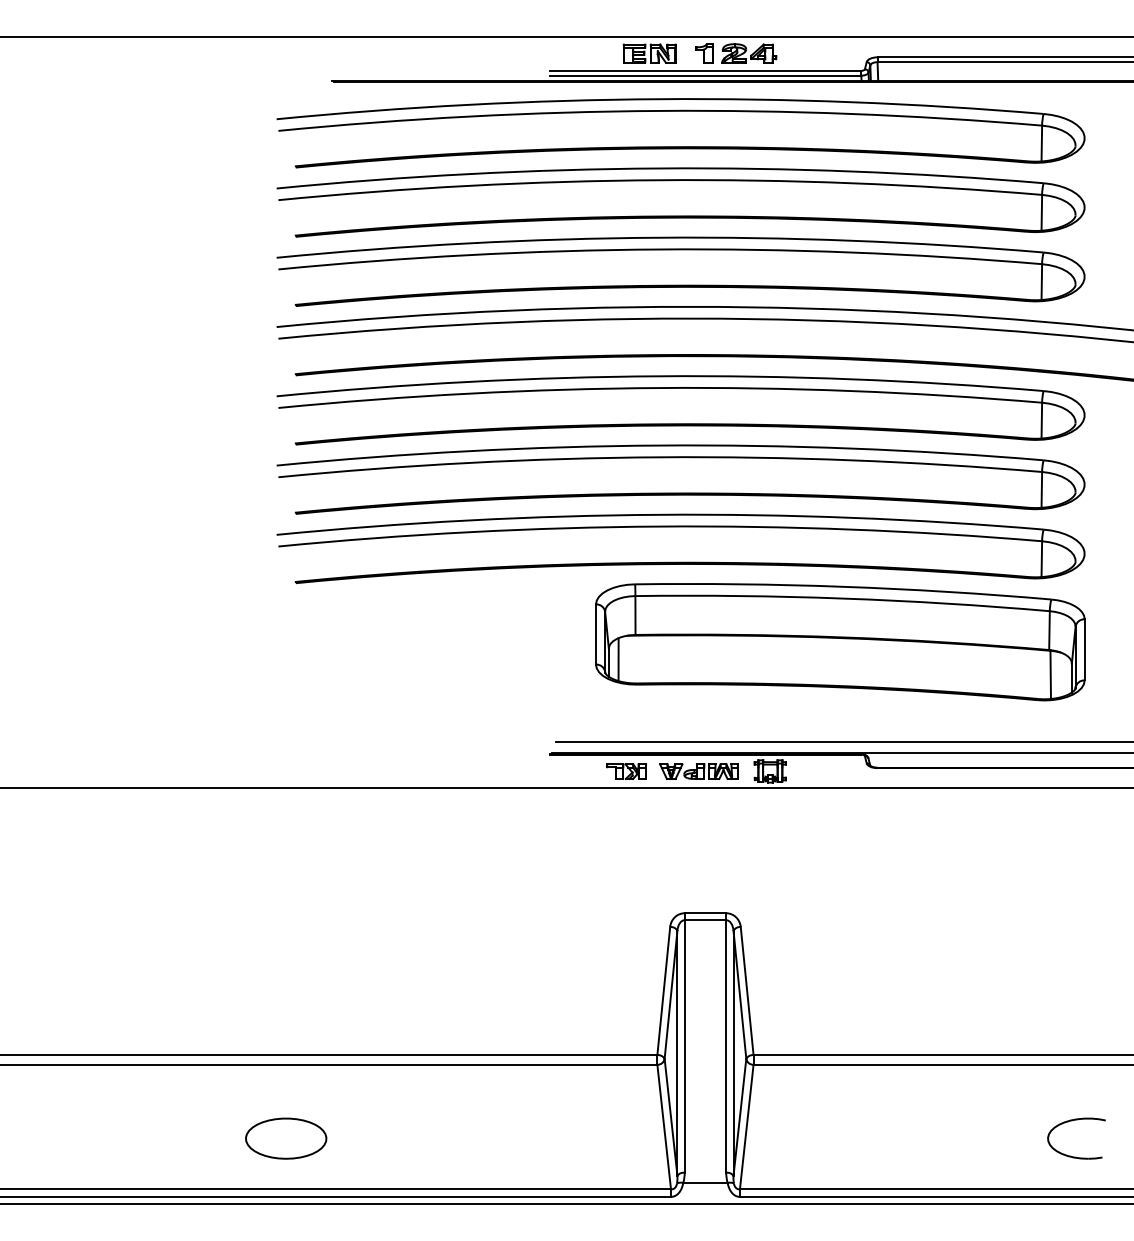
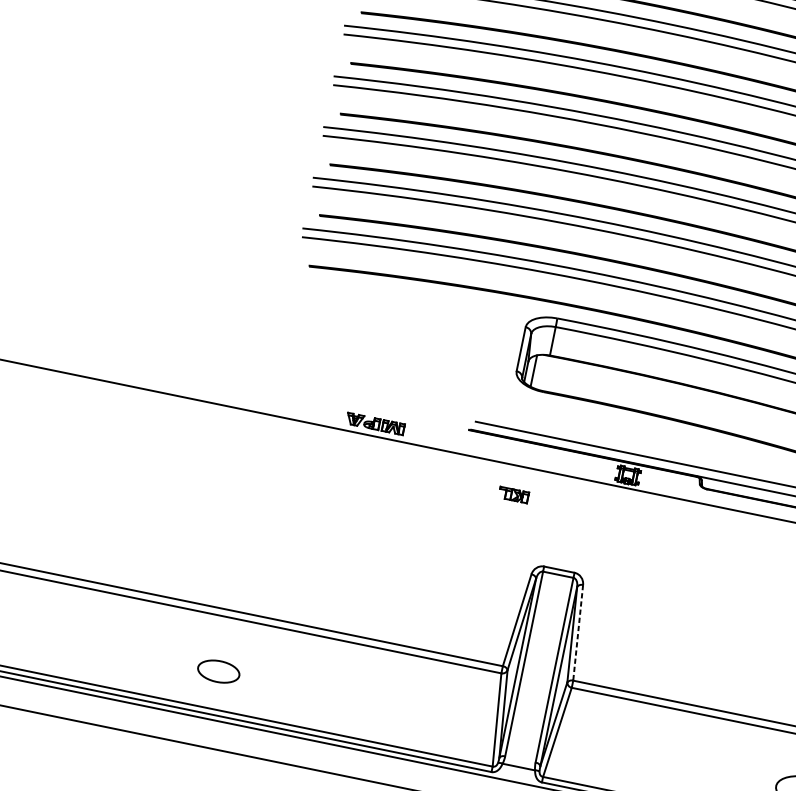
part: (626, 771) -> (513, 494), moved
part: (698, 771) -> (375, 423), moved
line: (747, 991) -> (578, 633), solid -> dashed
part: (286, 1138) -> (218, 671), size x0.7

